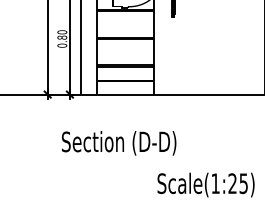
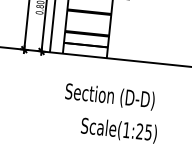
text: (119, 143) -> (110, 96), moved
text: (205, 184) -> (118, 130), moved

